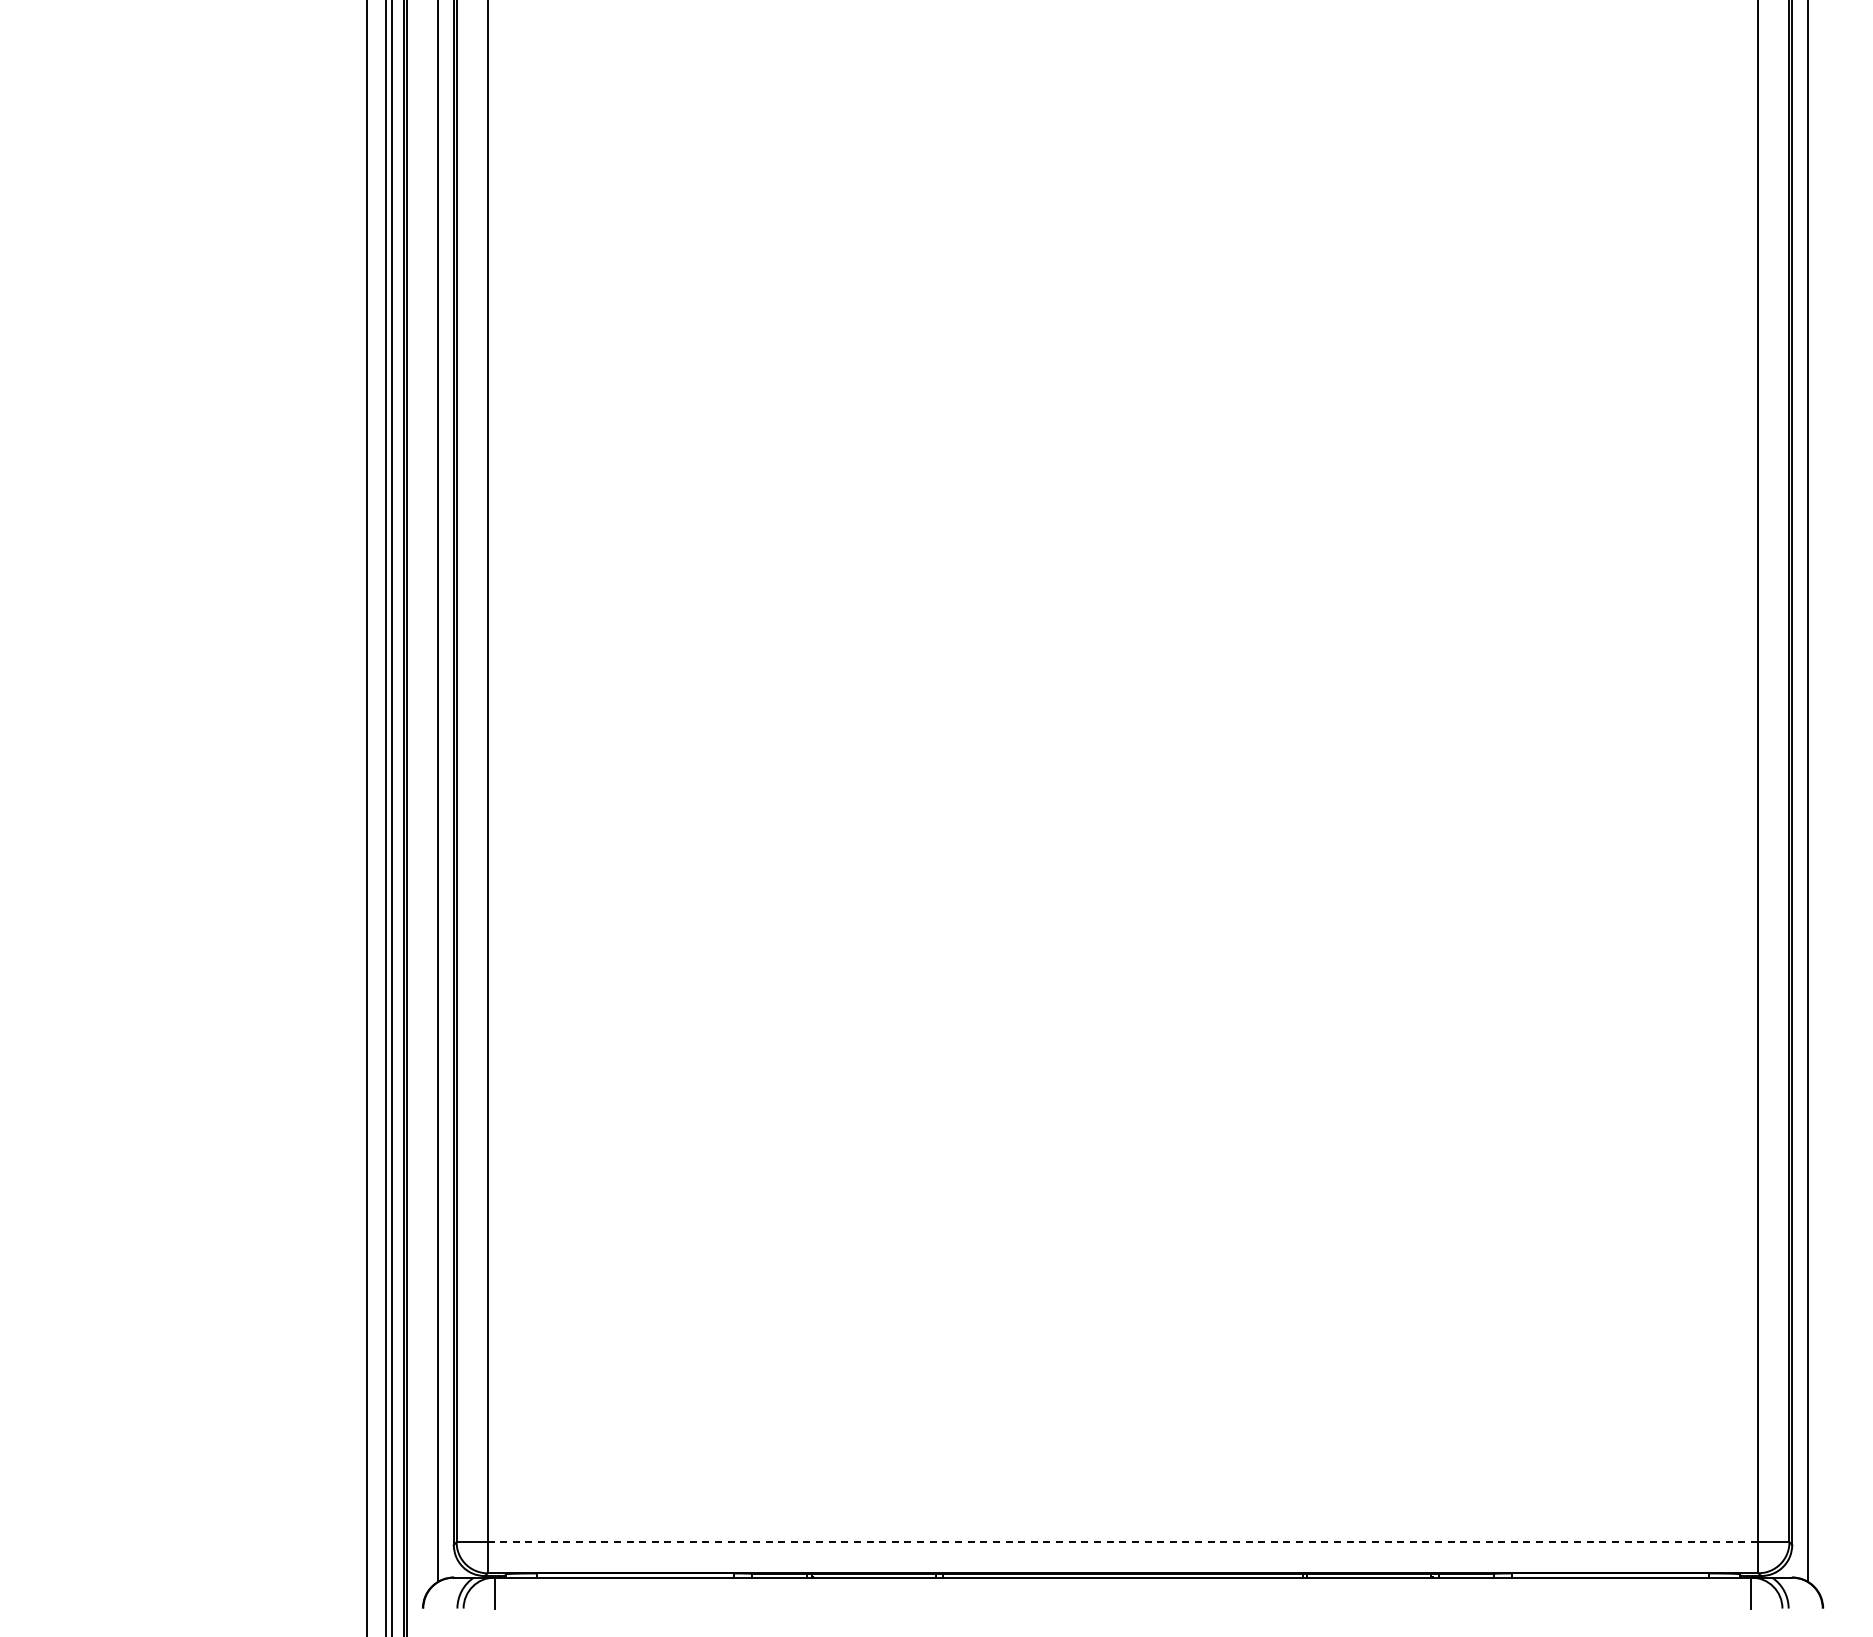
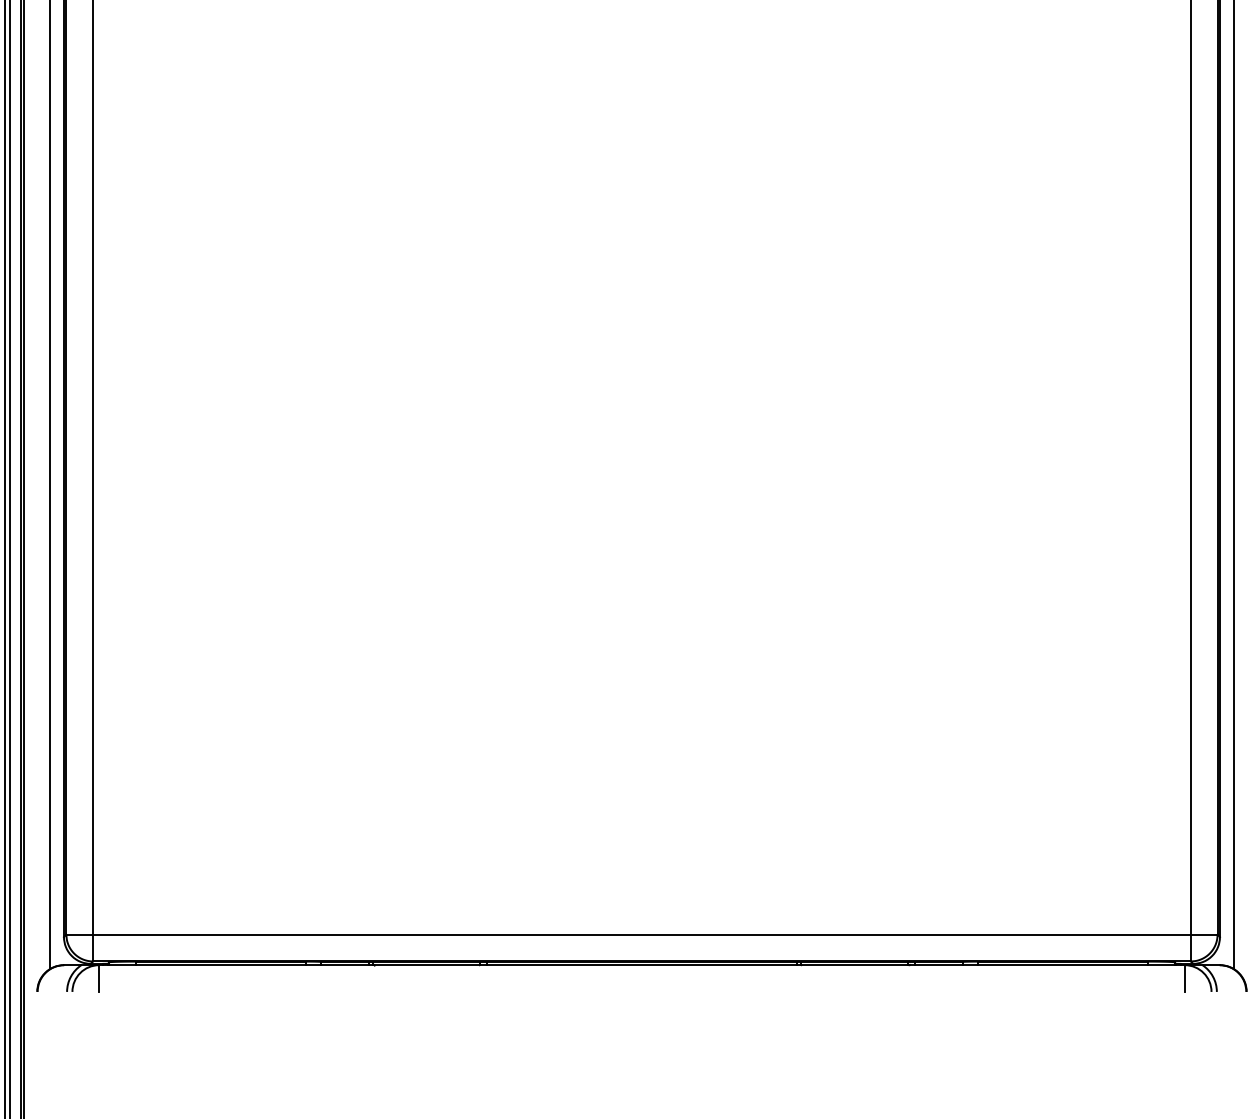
line: (1123, 1542) -> (642, 934), dashed -> solid

